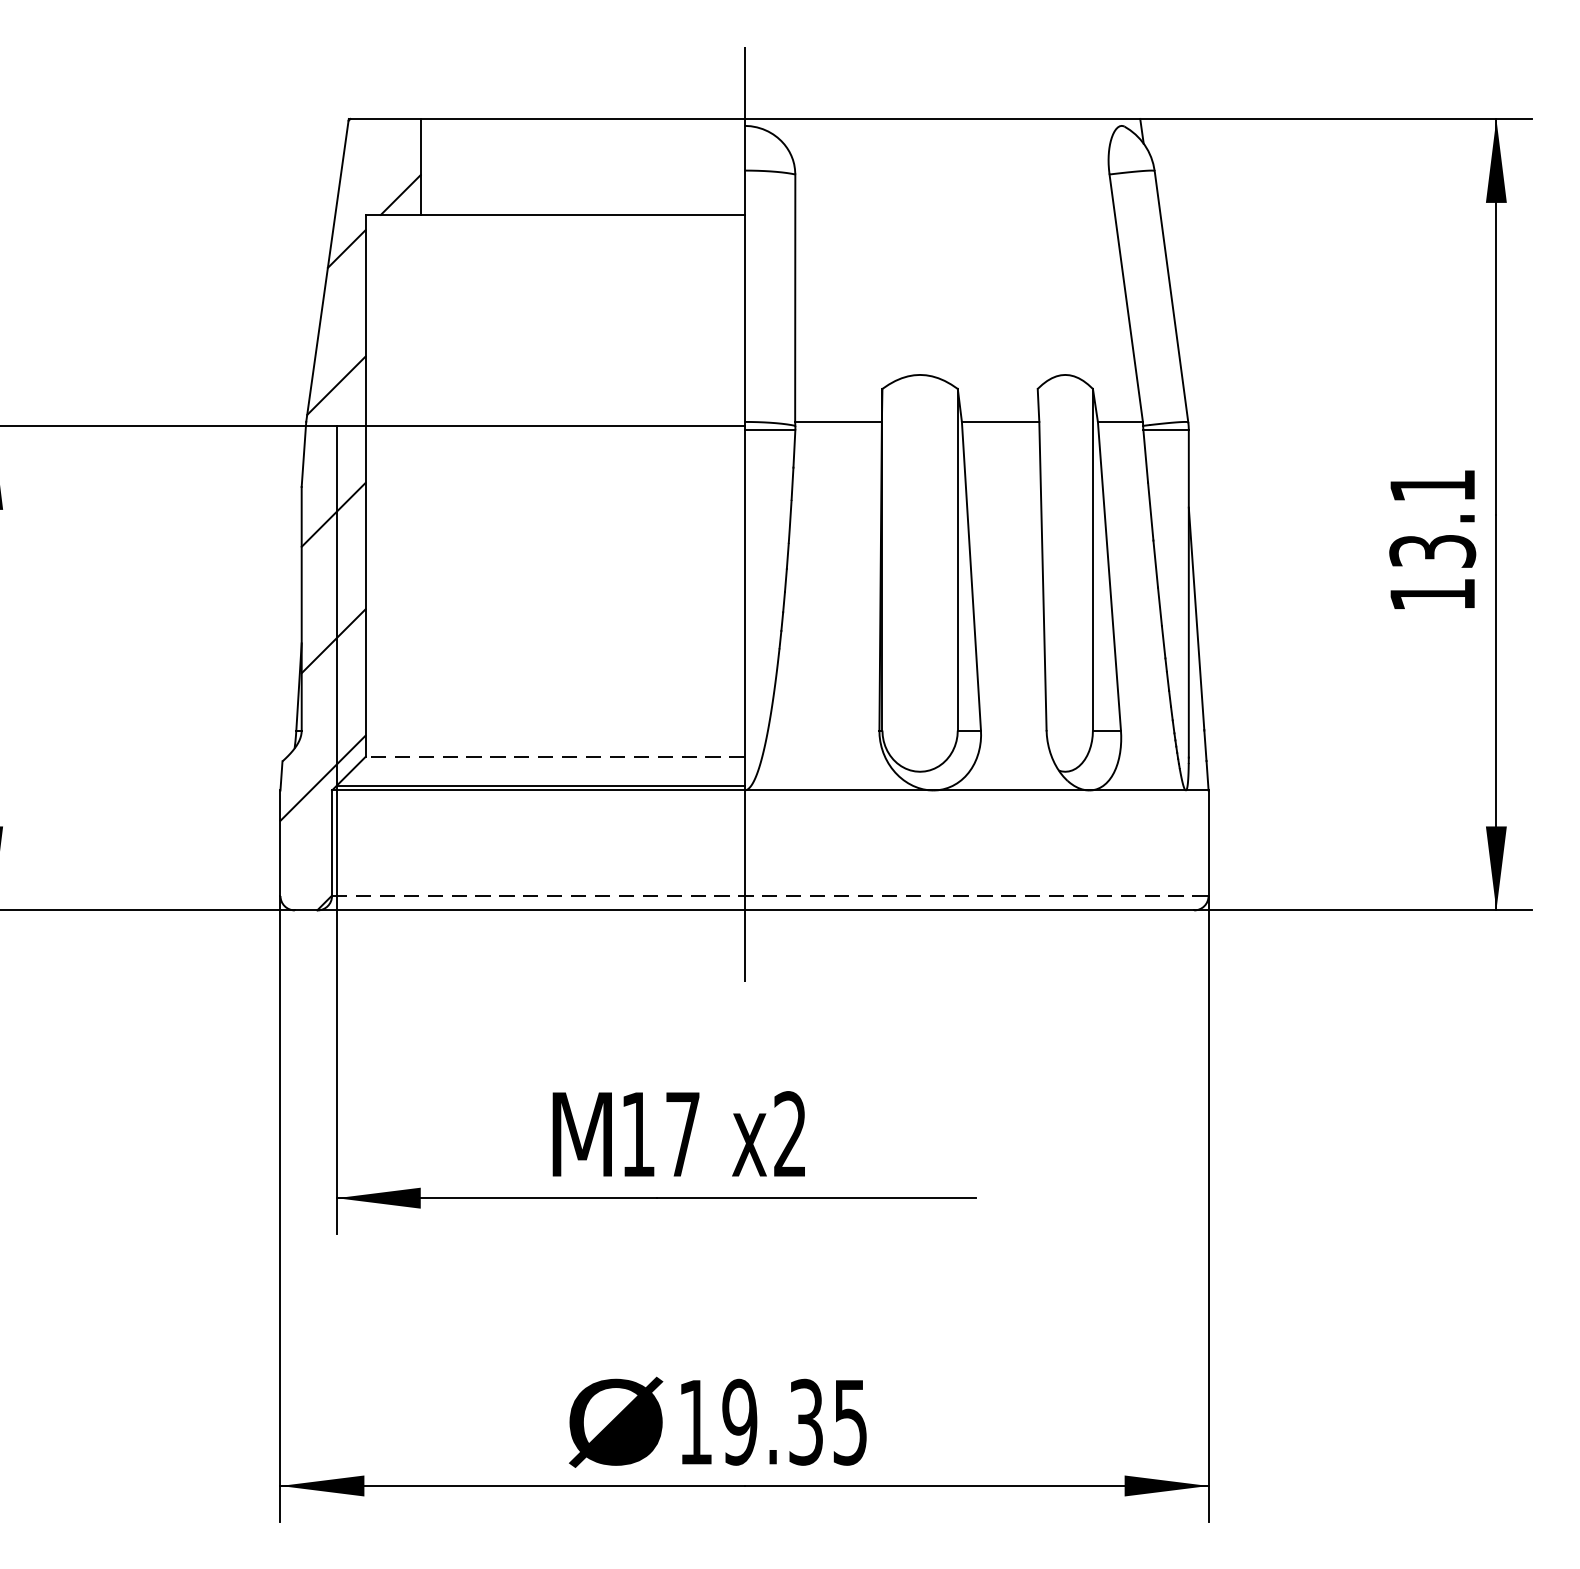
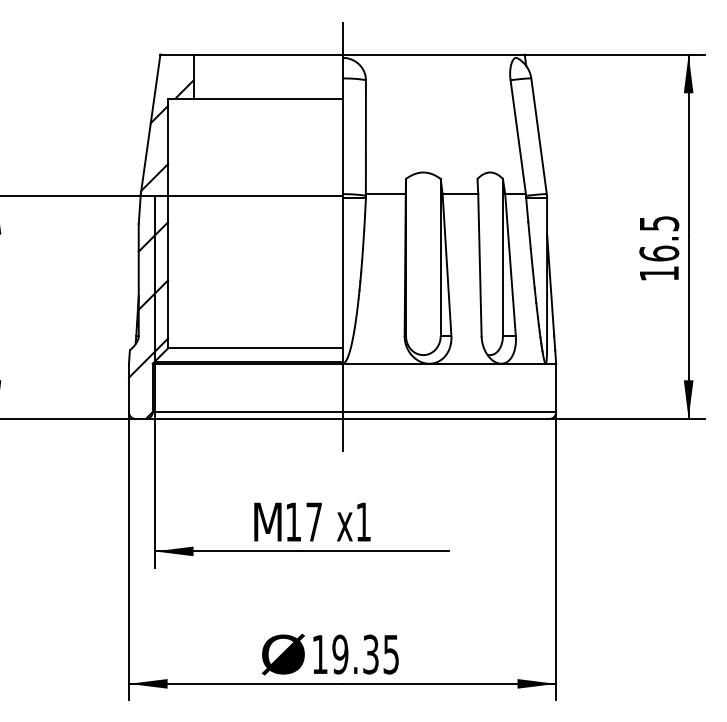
text: (1433, 518) -> (659, 238), 13.1 -> 16.5
line: (553, 757) -> (254, 348), dashed -> solid
line: (770, 896) -> (354, 412), dashed -> solid
text: (790, 1133) -> (363, 521), x2 -> x1

